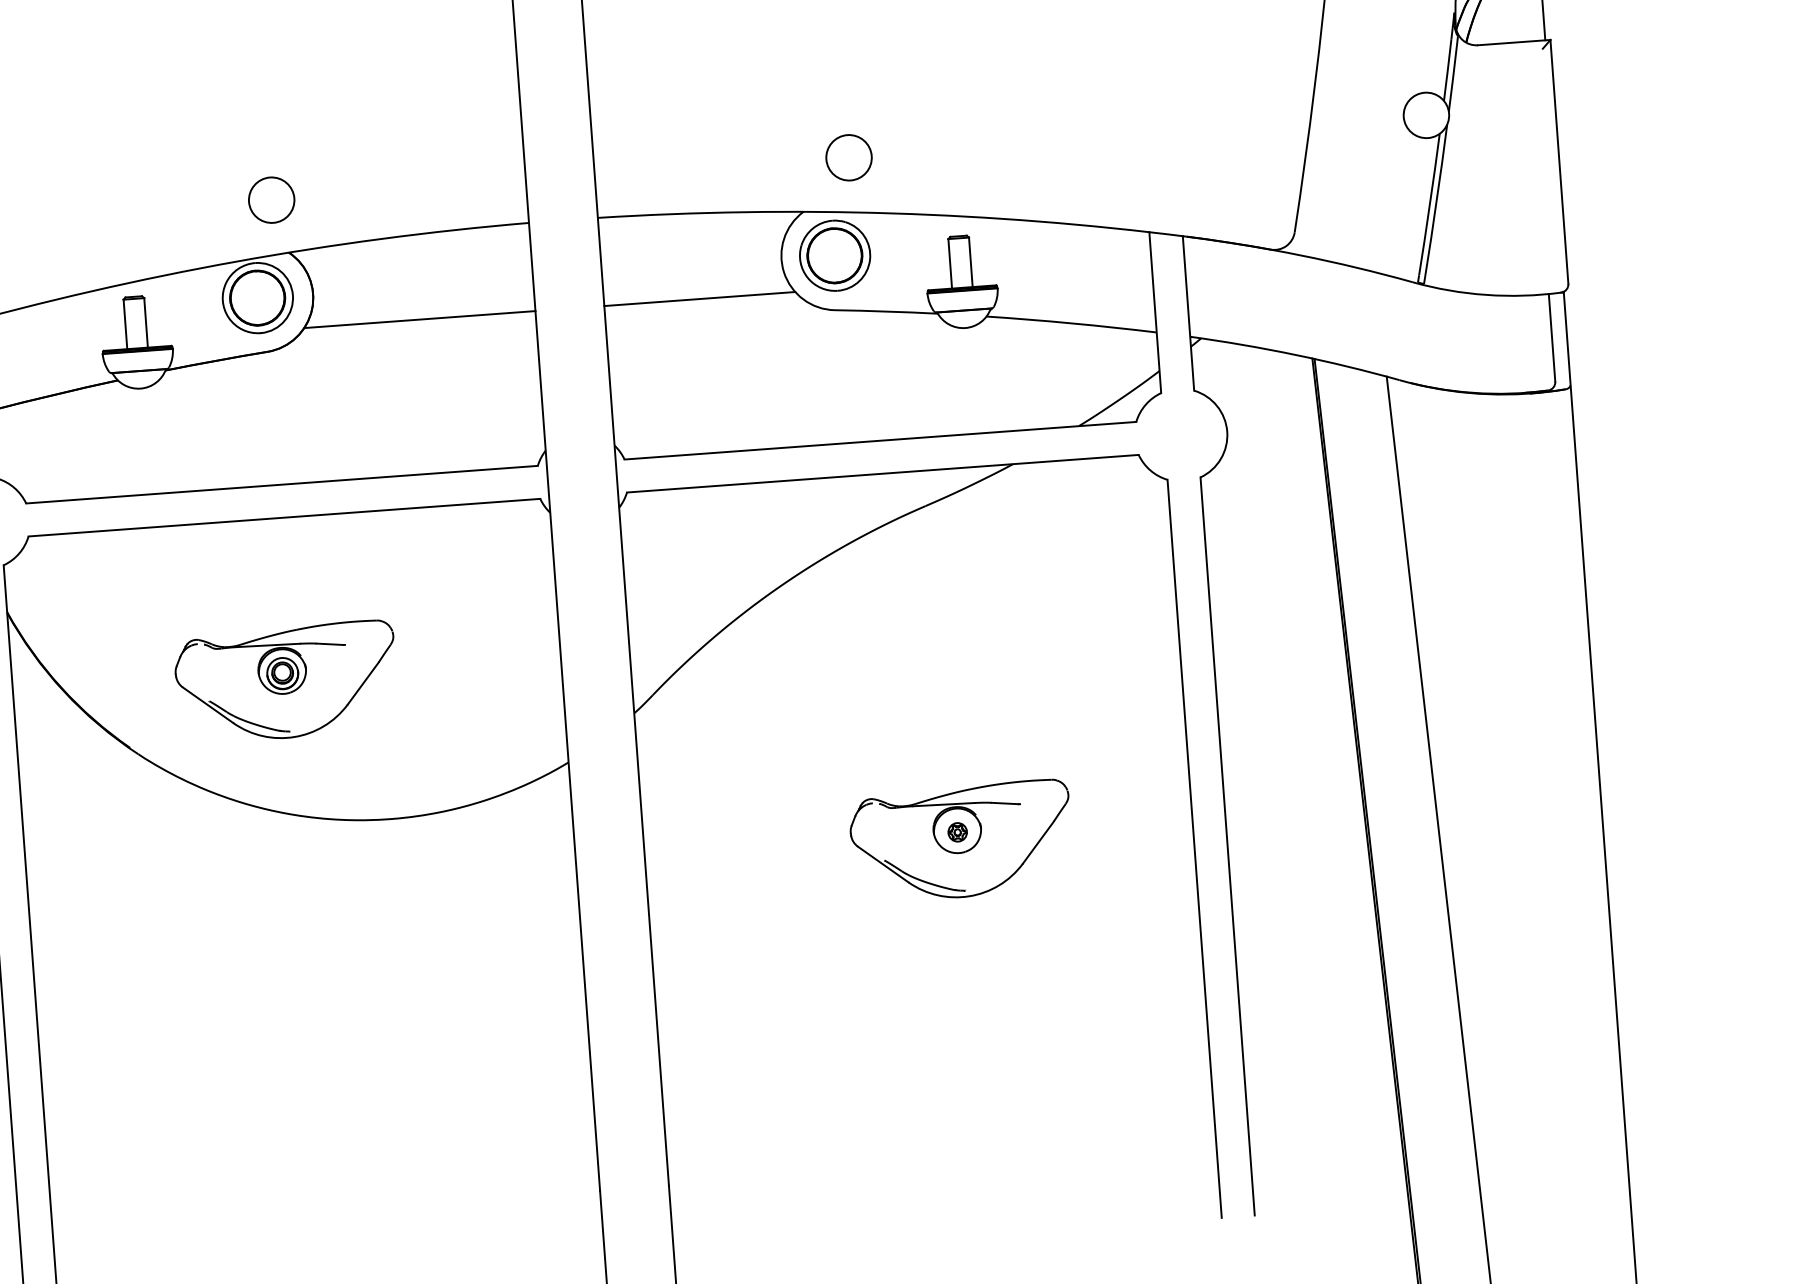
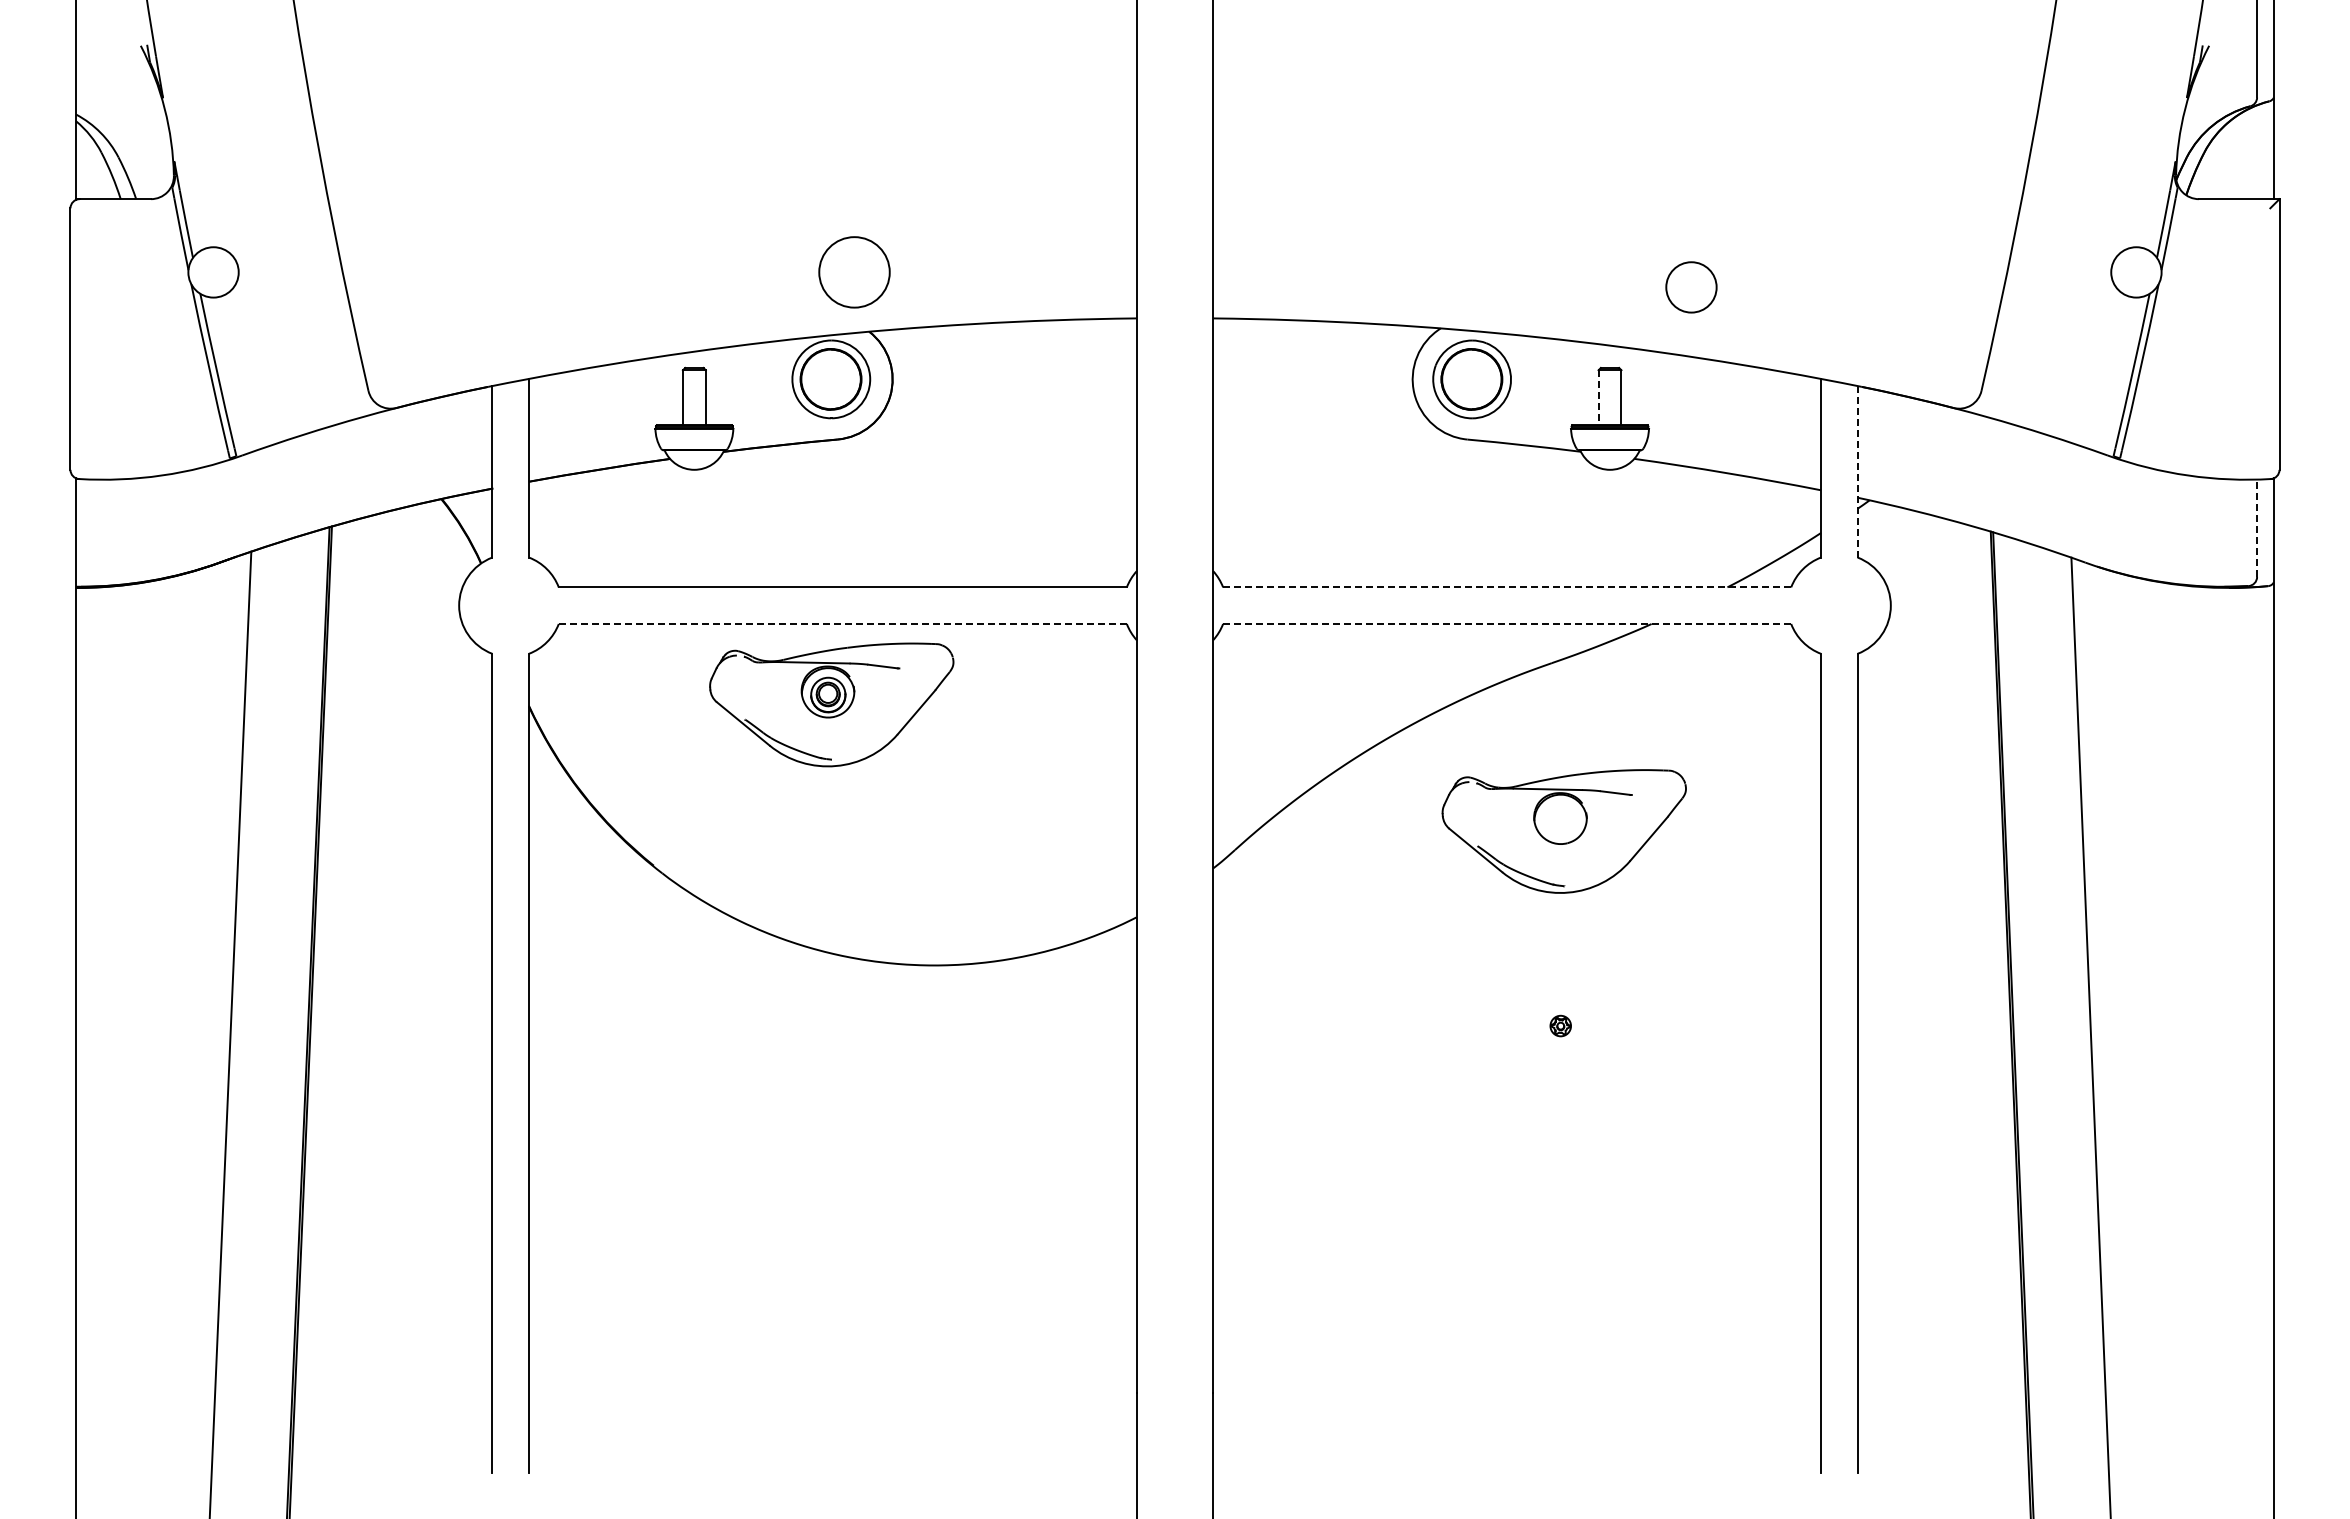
circle: (849, 157) -> (1691, 287), moved
circle: (271, 200) -> (854, 272), size x1.4
line: (950, 264) -> (1598, 398), solid -> dashed
line: (700, 299) -> (1319, 416), removed
line: (1188, 313) -> (1857, 471), solid -> dashed
line: (419, 319) -> (1008, 416), removed
line: (1552, 338) -> (2257, 528), solid -> dashed
line: (879, 440) -> (1506, 587), solid -> dashed
line: (883, 474) -> (1507, 624), solid -> dashed
line: (285, 518) -> (843, 624), solid -> dashed
part: (286, 681) -> (831, 704), moved
part: (960, 841) -> (1563, 831), moved

